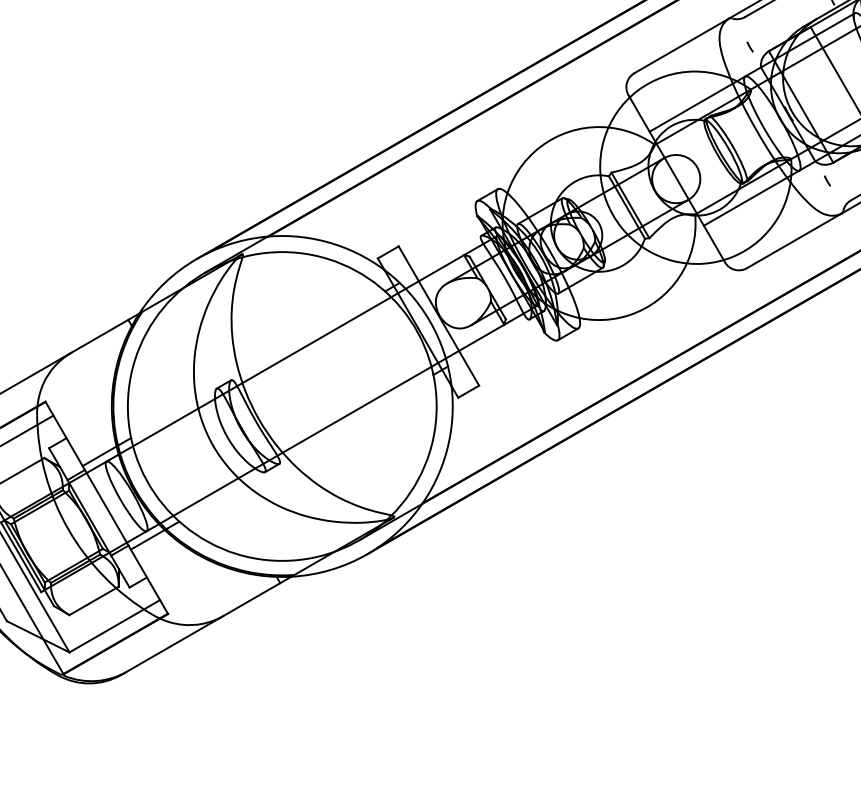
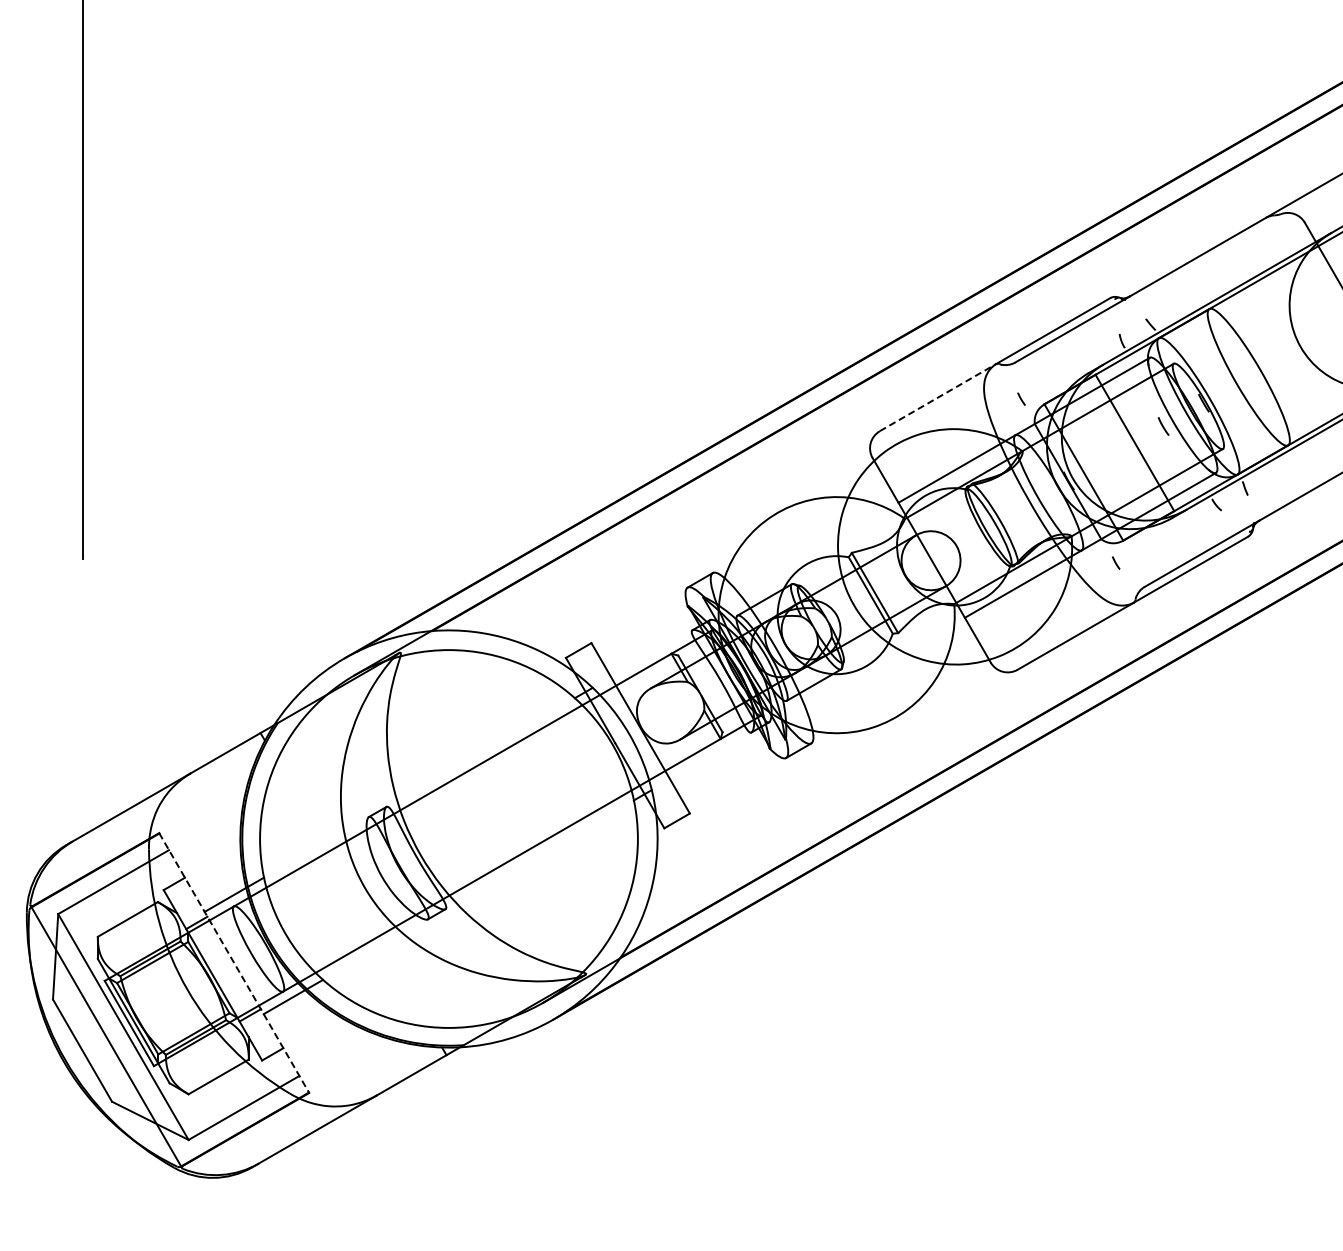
line: (681, 45) -> (937, 397), solid -> dashed
line: (107, 508) -> (234, 963), solid -> dashed

